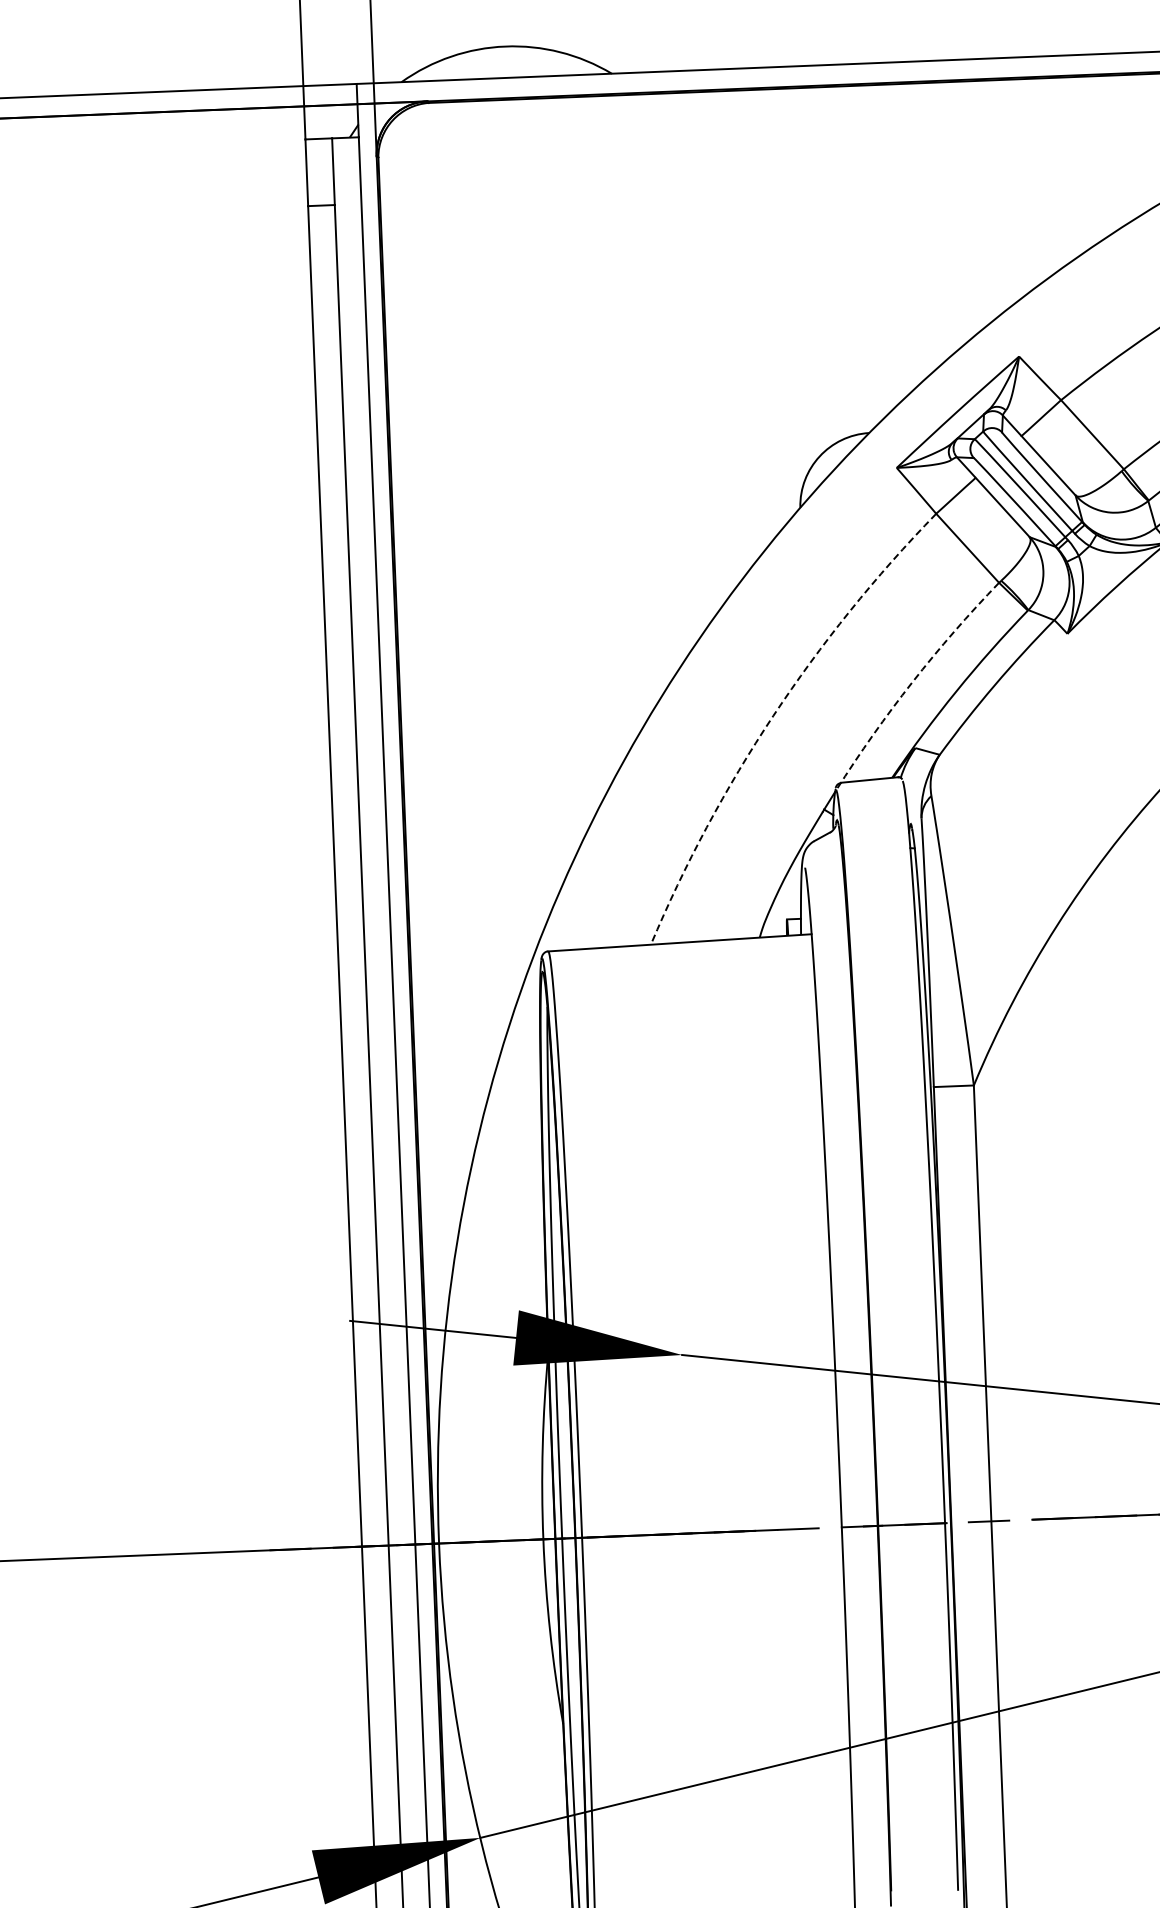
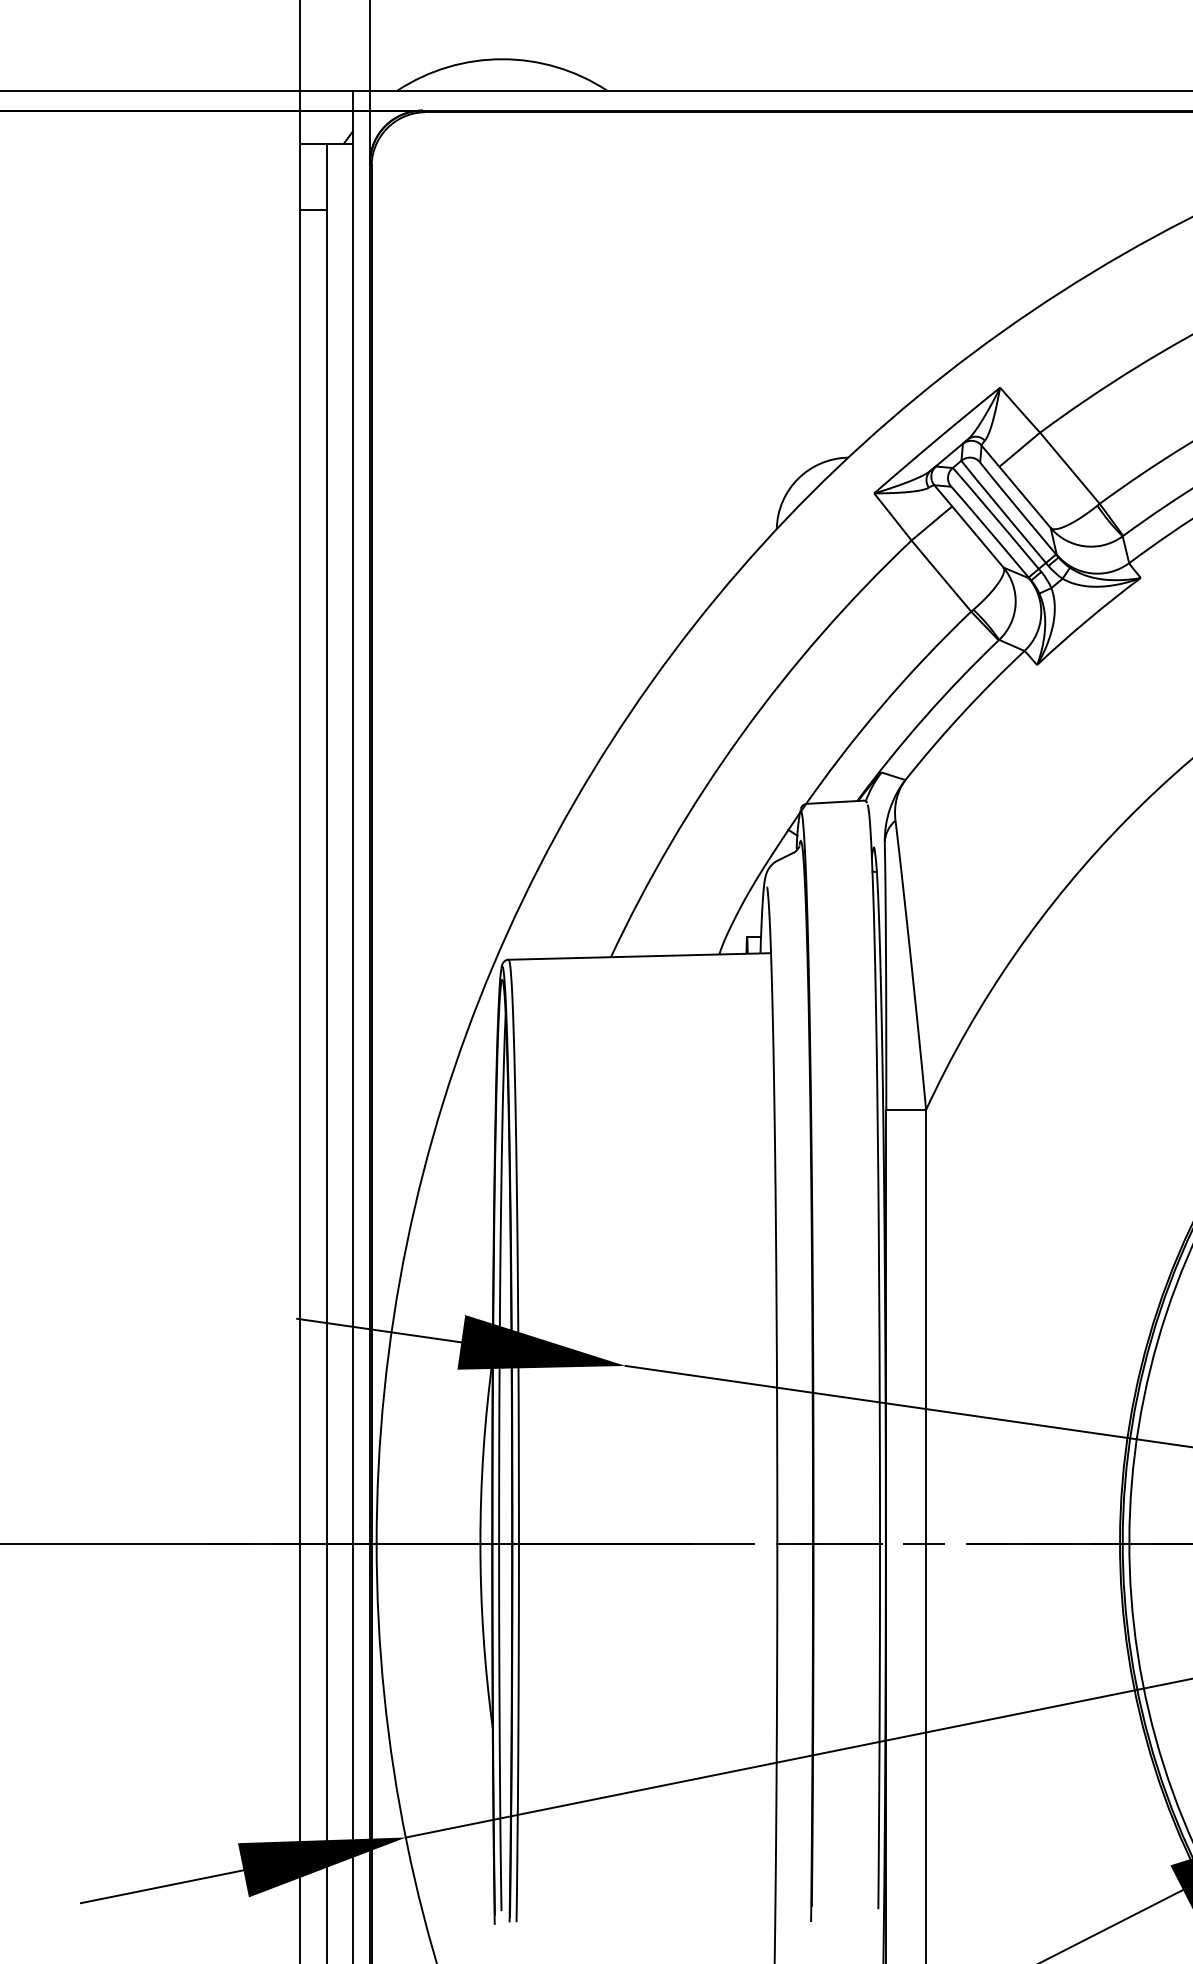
arc: (912, 681) -> (881, 706), dashed -> solid
arc: (773, 715) -> (741, 734), dashed -> solid

